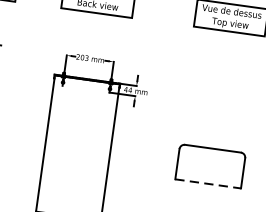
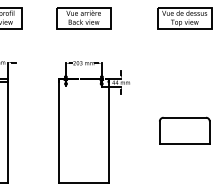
line: (207, 183) -> (184, 144), dashed -> solid

